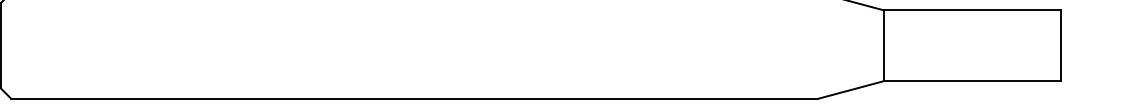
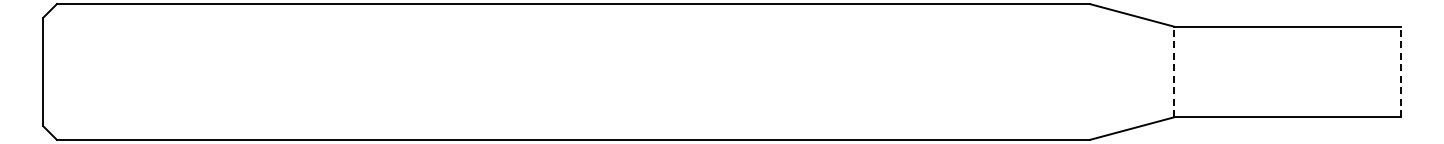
line: (884, 45) -> (1174, 71), solid -> dashed
line: (1060, 45) -> (1400, 71), solid -> dashed

